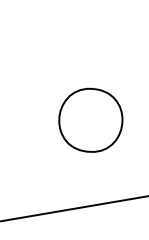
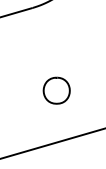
part: (90, 120) -> (56, 90), size x0.7

